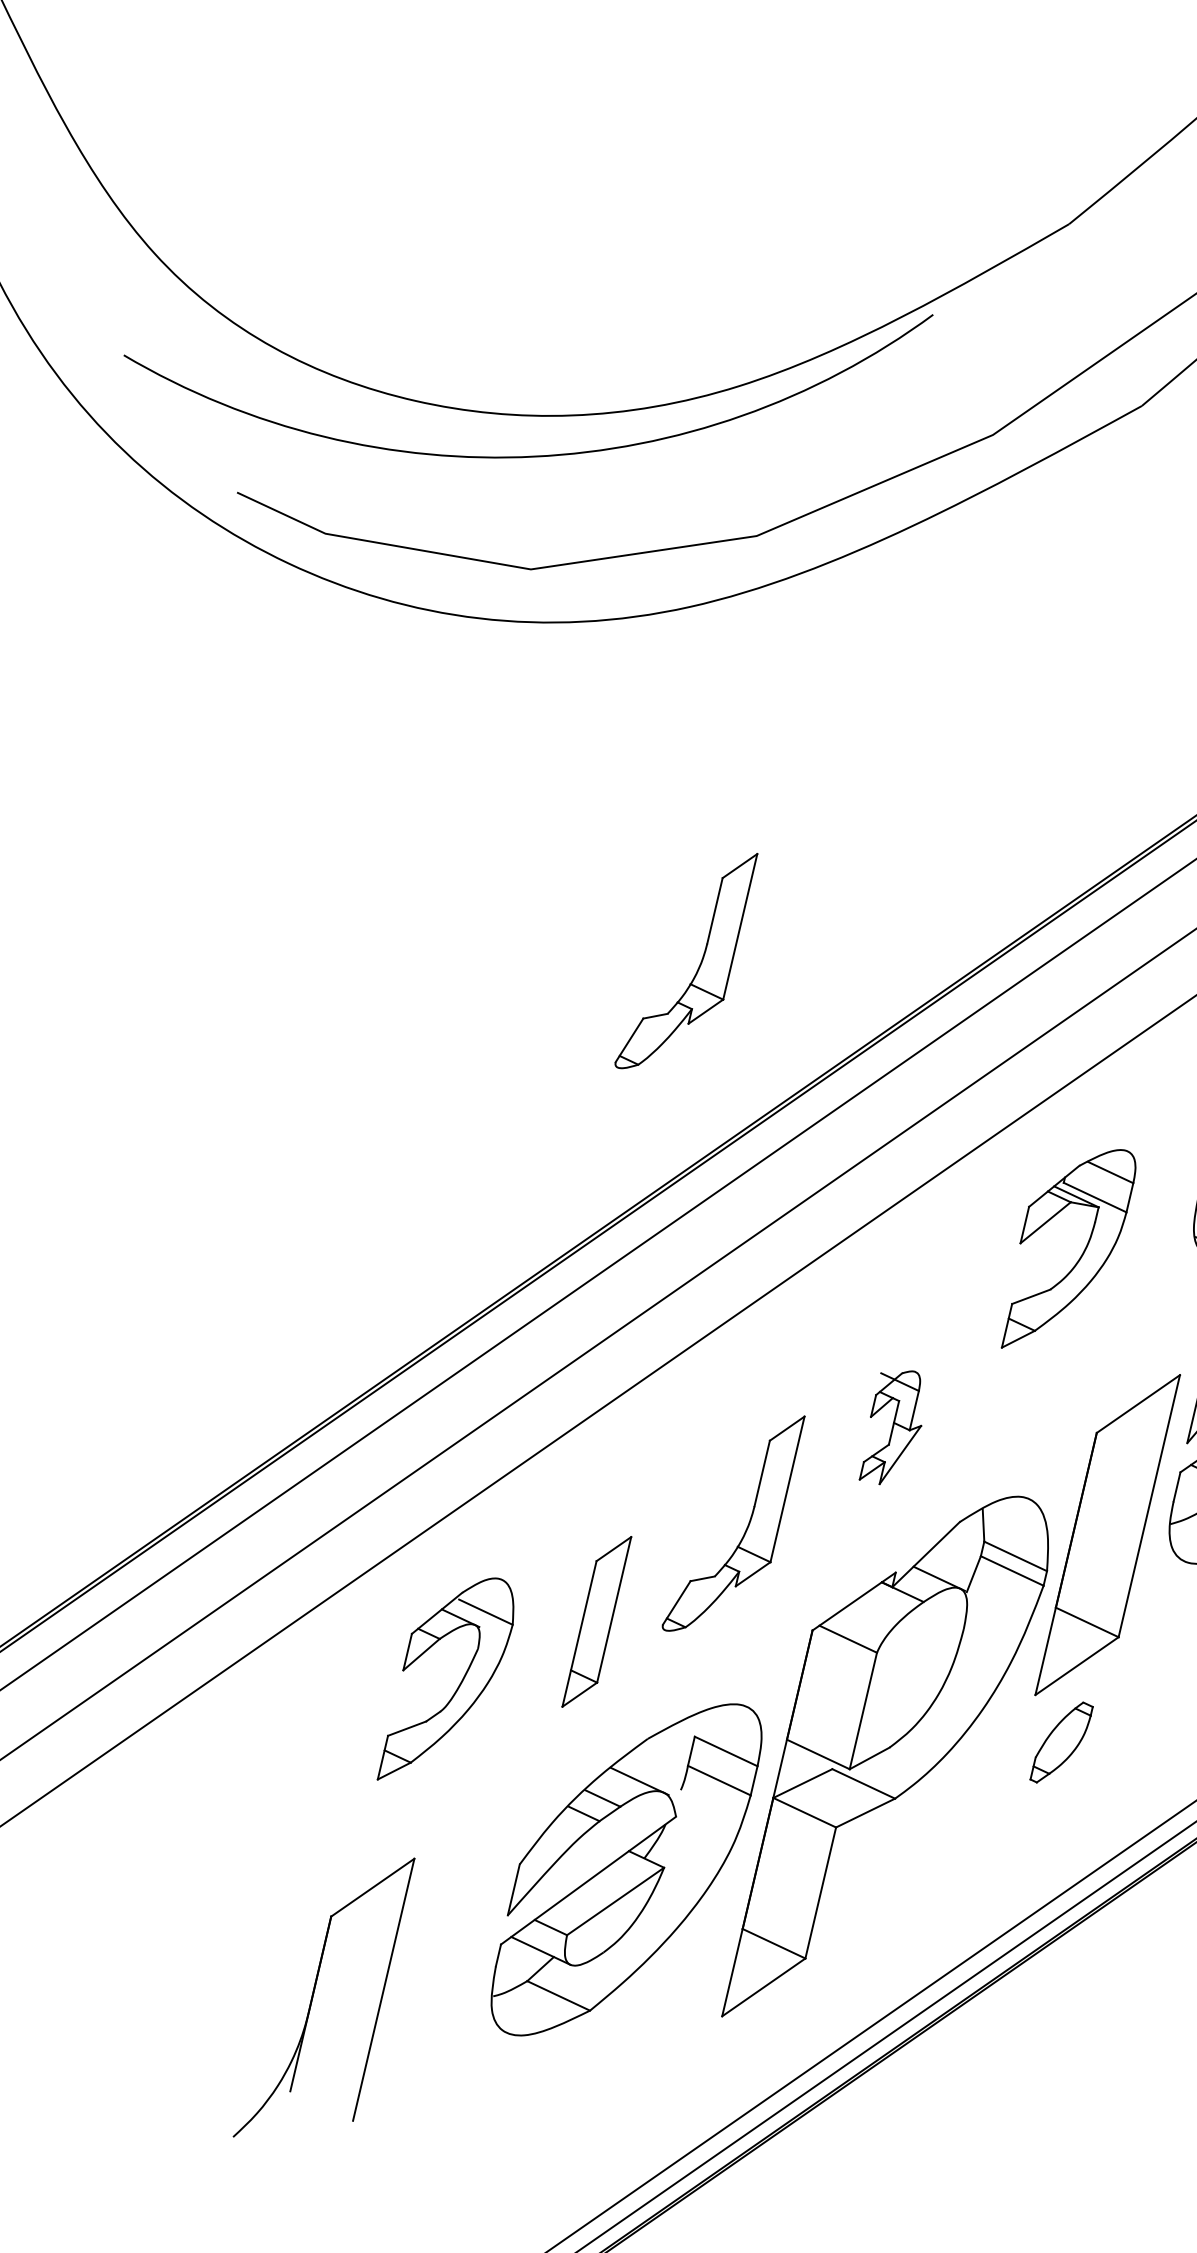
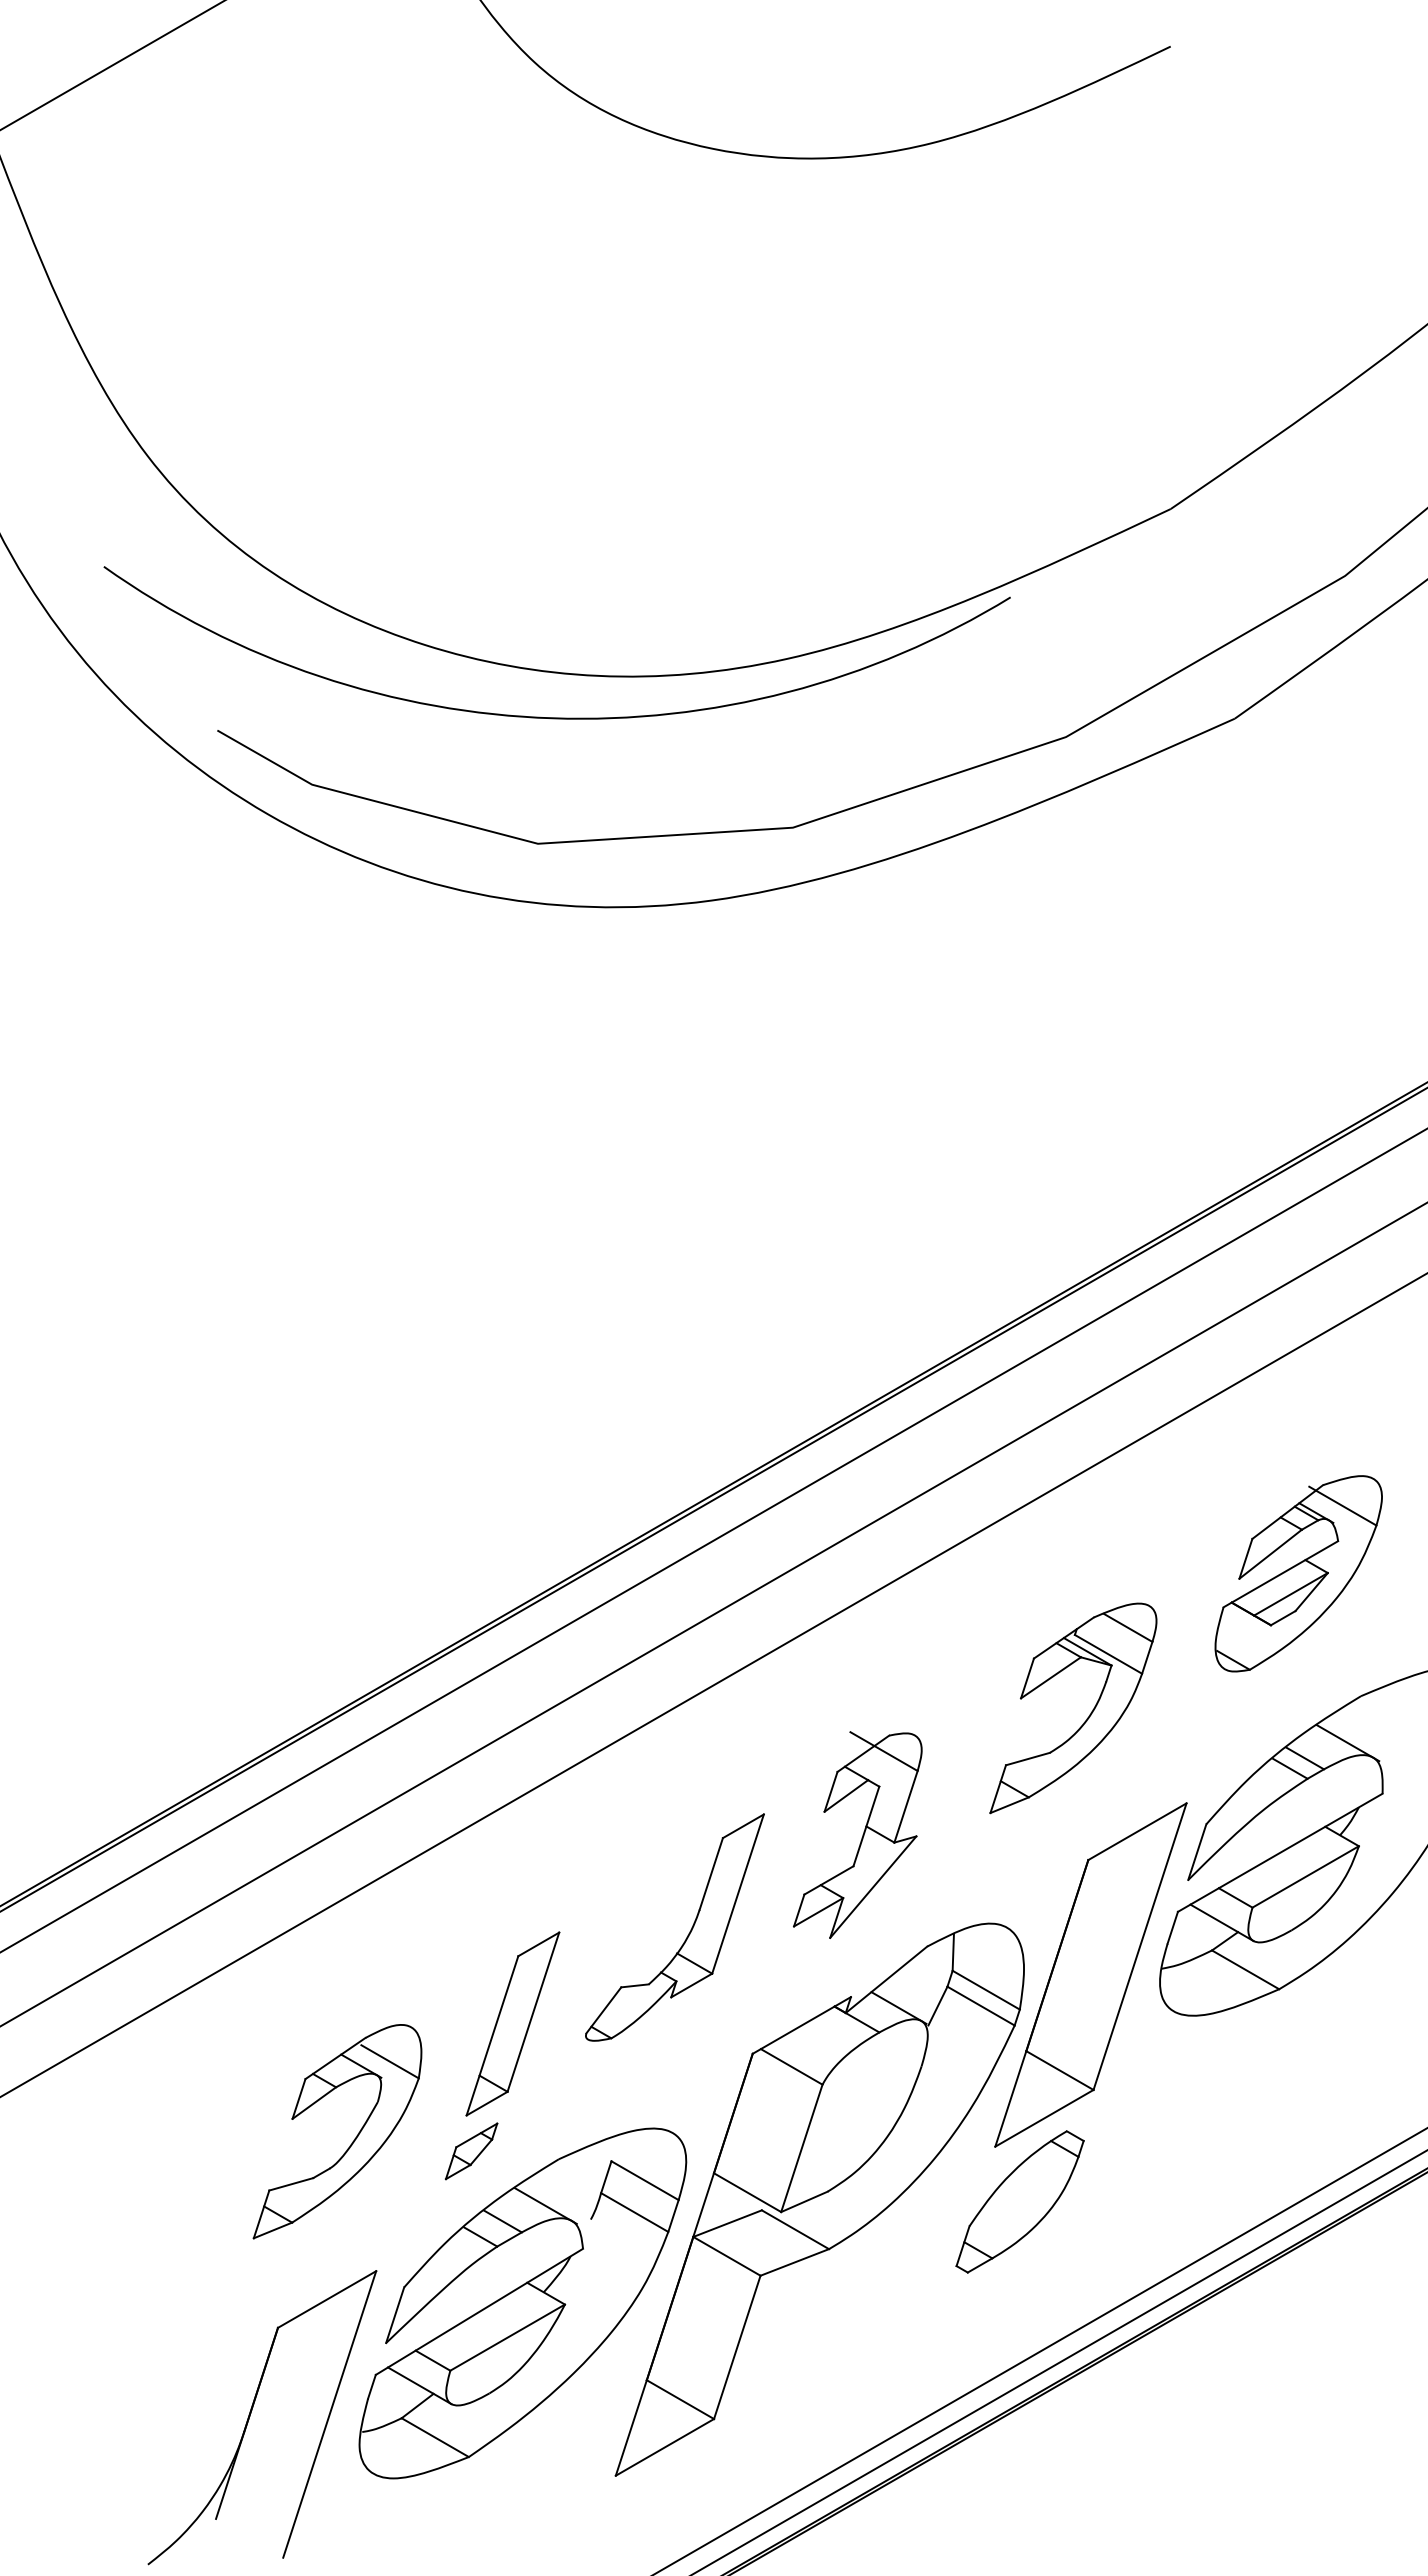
part: (699, 965) -> (688, 1301), removed
part: (1080, 1256) -> (1086, 1718), moved
part: (889, 1427) -> (857, 1834), size x1.67
part: (458, 1685) -> (352, 2141), moved
part: (569, 1738) -> (471, 2151), added
part: (1061, 1742) -> (1019, 2201), size x1.67
part: (314, 1994) -> (251, 2413), moved

